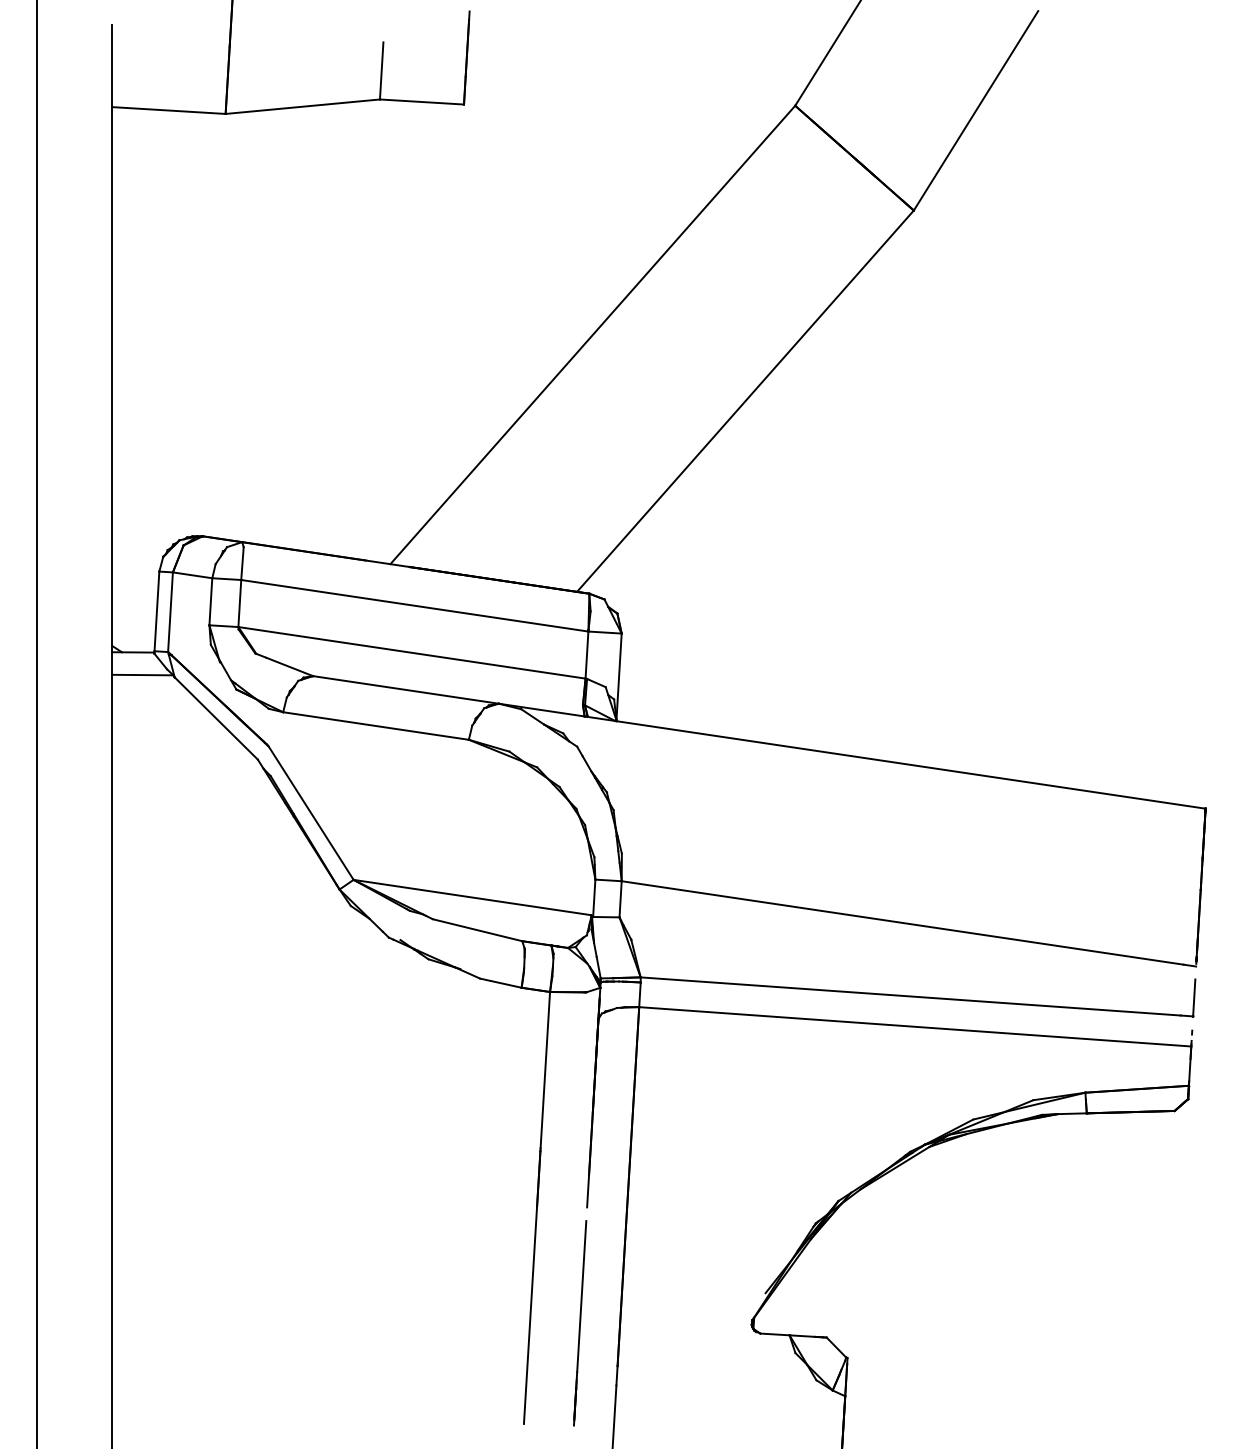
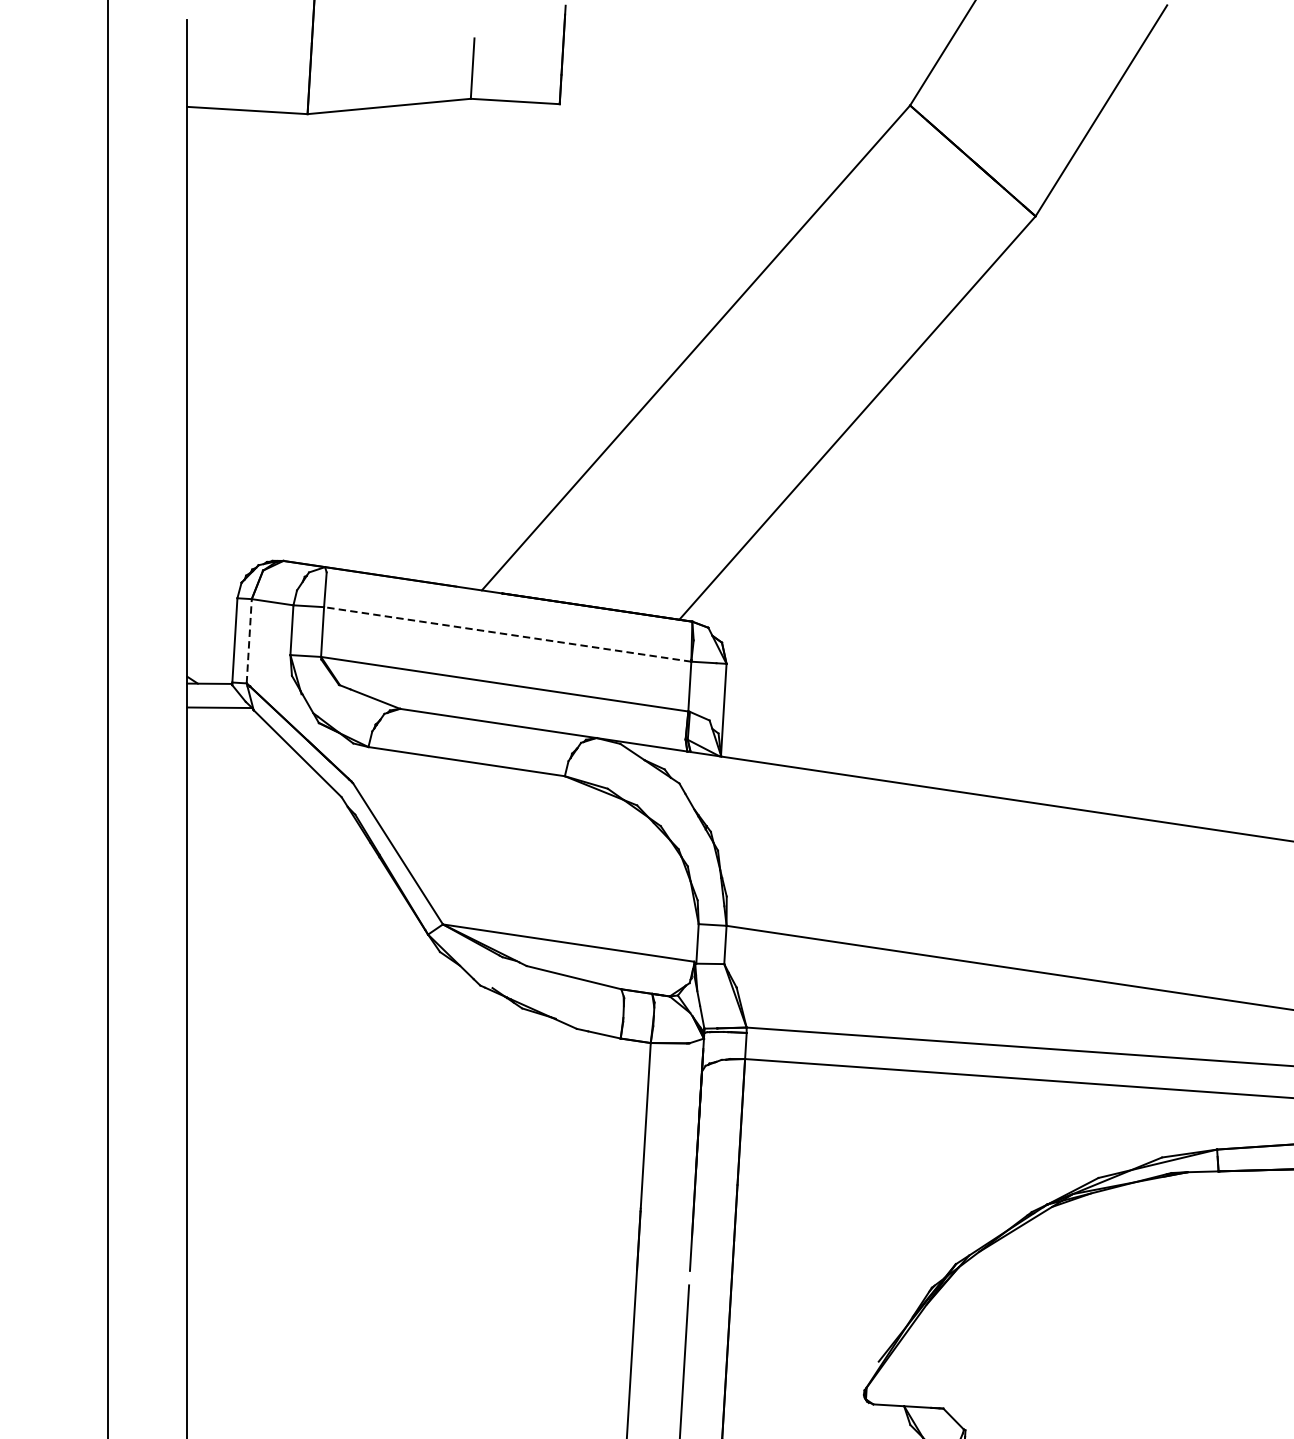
line: (414, 605) -> (507, 634), solid -> dashed
line: (170, 612) -> (249, 641), solid -> dashed

